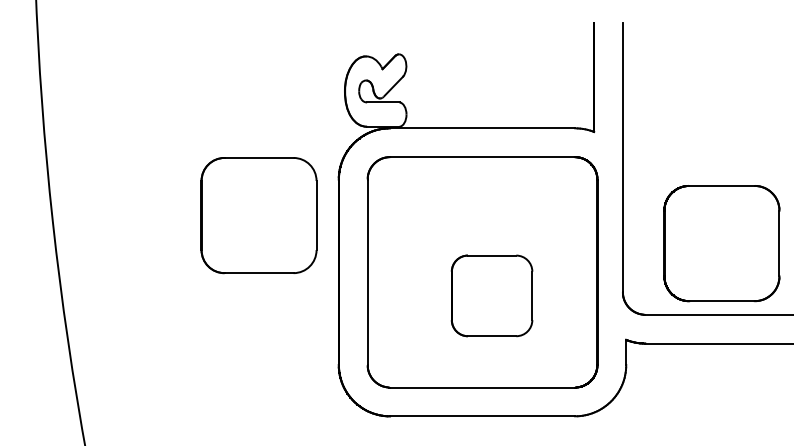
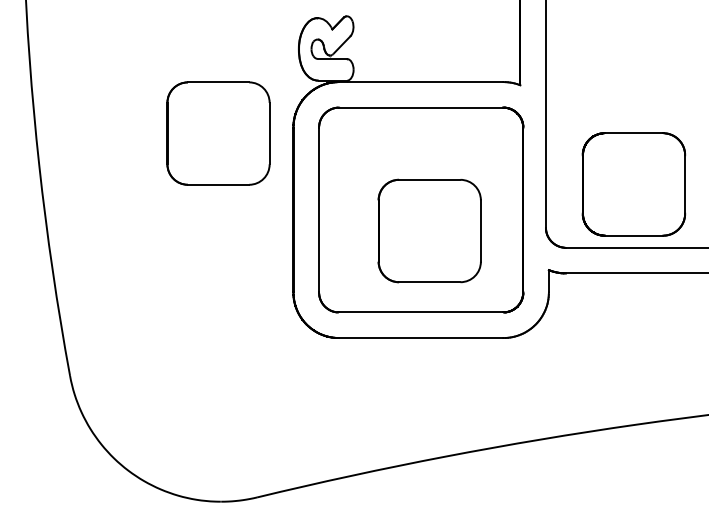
part: (259, 215) -> (218, 133), moved
part: (491, 295) -> (429, 230), size x1.43

